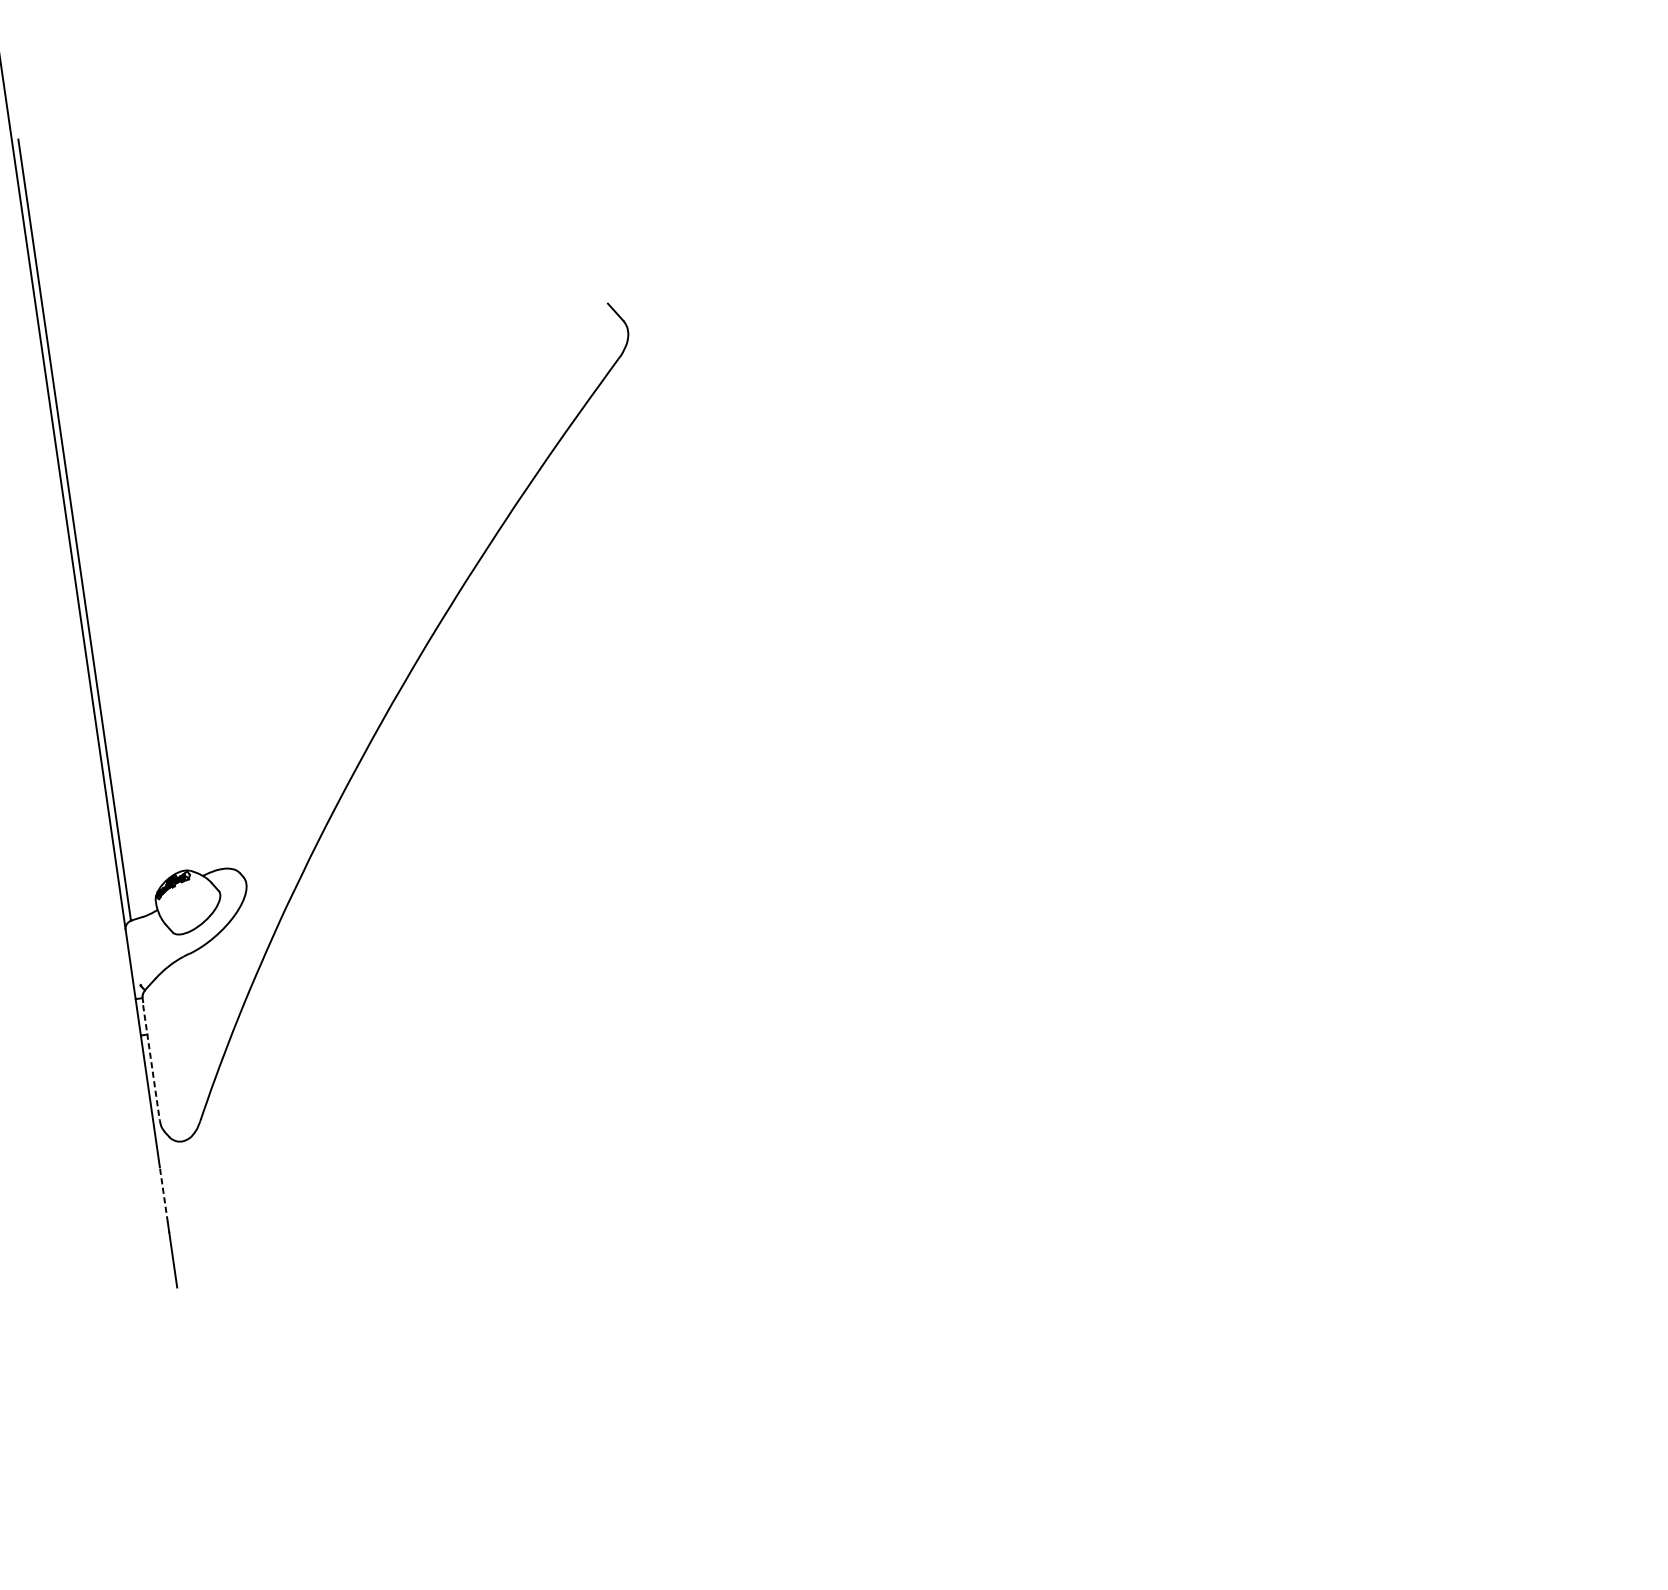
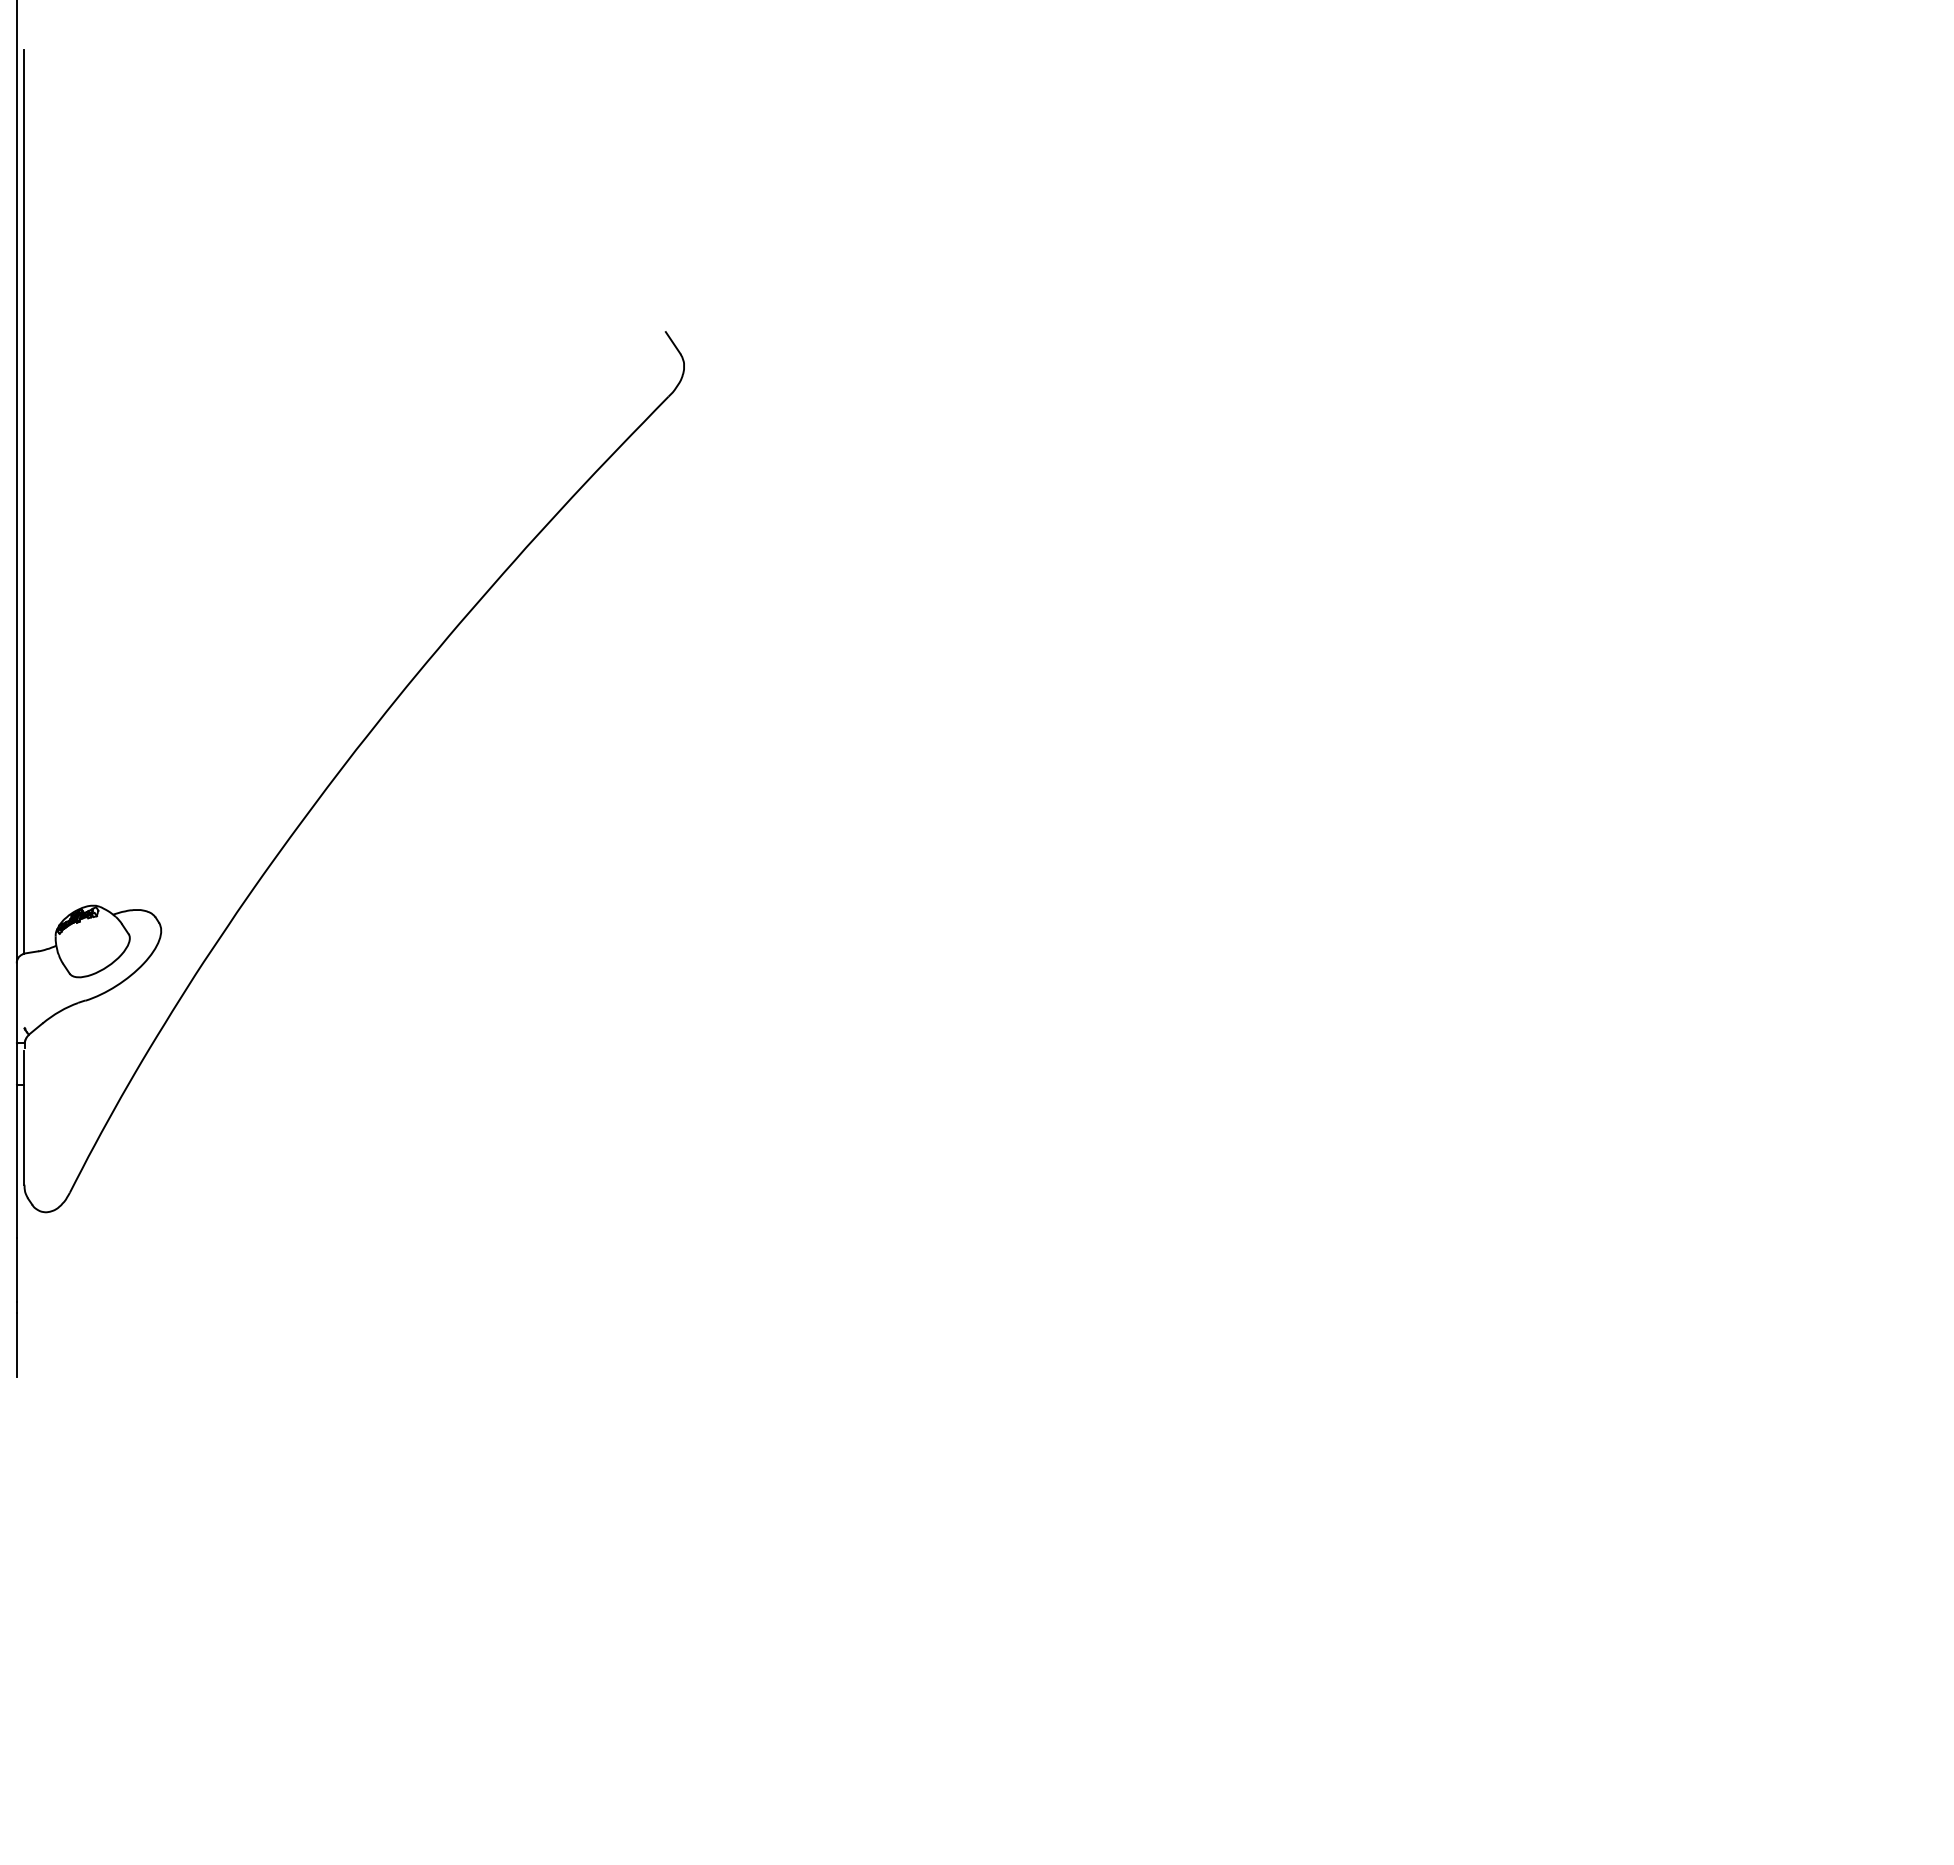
line: (151, 1063) -> (24, 1118), dashed -> solid
line: (163, 1194) -> (16, 1269), dashed -> solid

